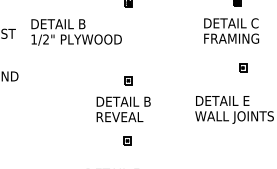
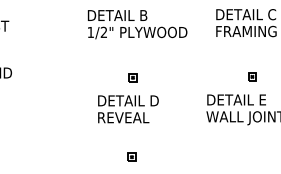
text: (76, 32) -> (137, 24), moved
part: (243, 67) -> (252, 76), moved
text: (148, 101) -> (155, 100), DETAIL B -> DETAIL D
part: (127, 140) -> (131, 156), moved

